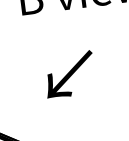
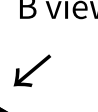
text: (68, 74) -> (31, 70), moved

